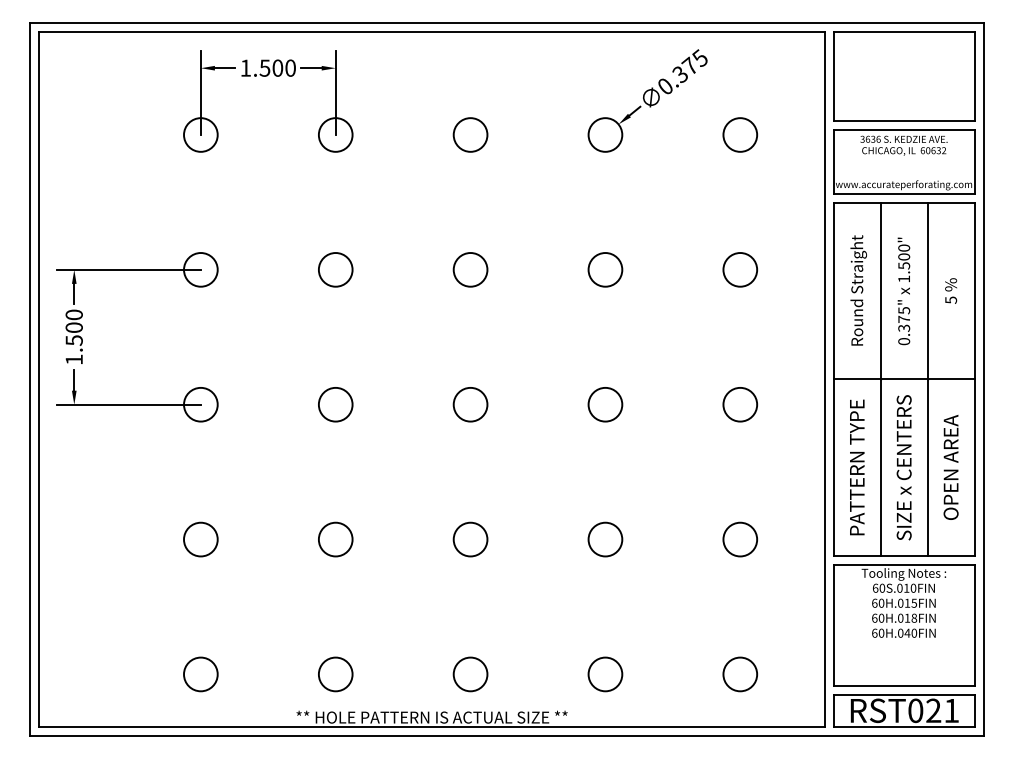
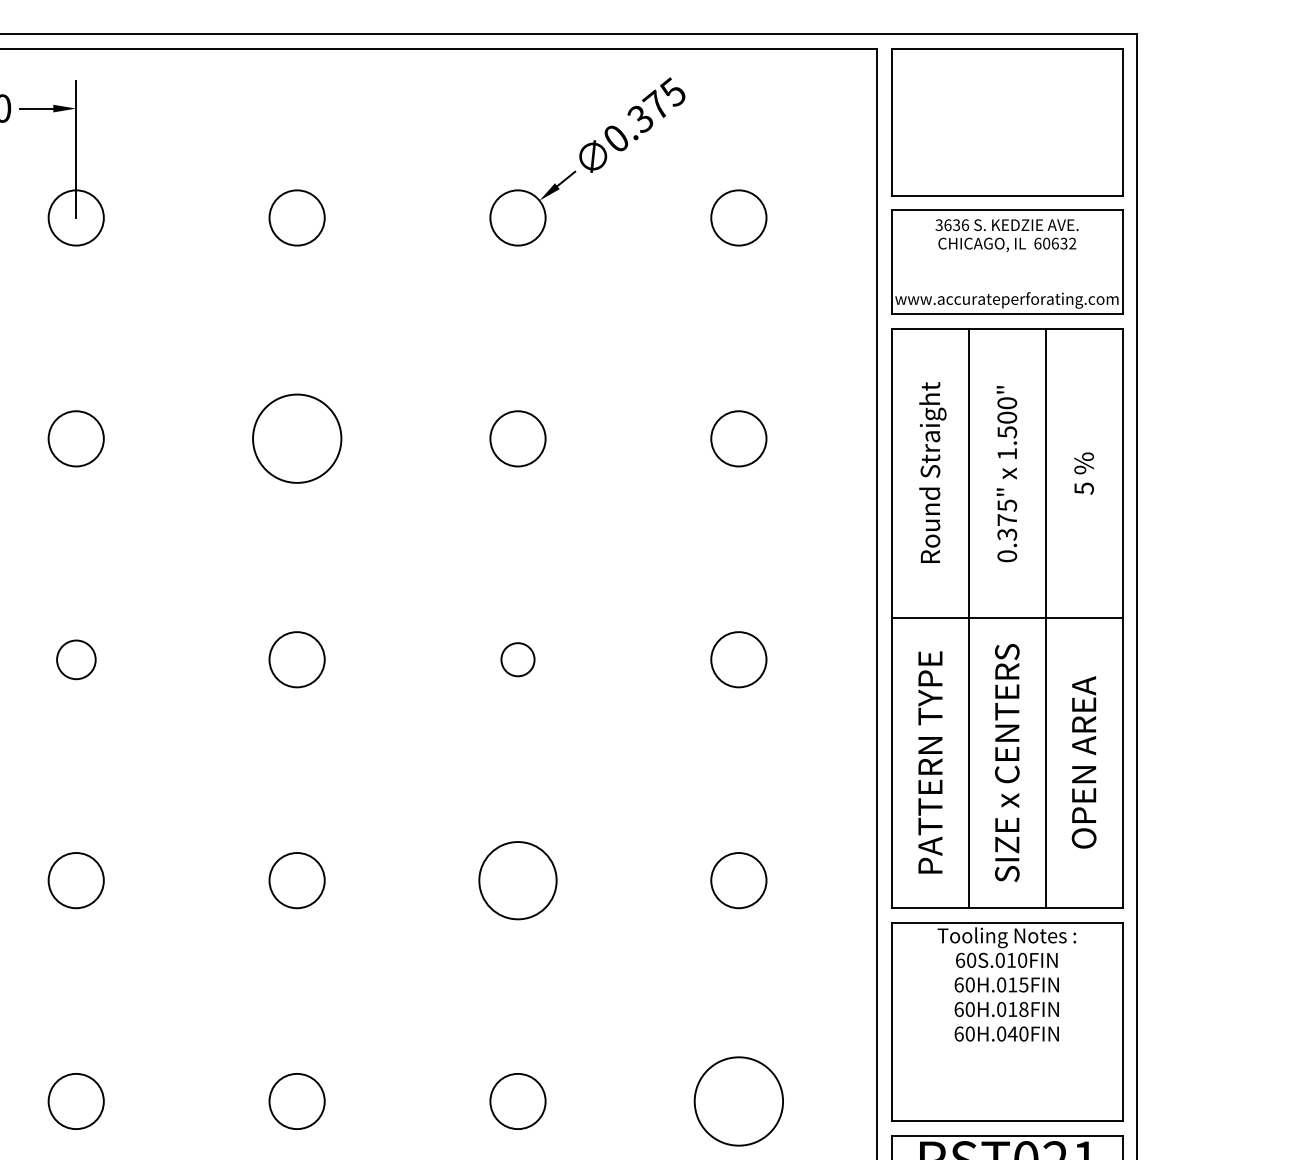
circle: (470, 269) -> (296, 438), size x1.6
circle: (335, 404) -> (75, 659), size x0.7
circle: (605, 404) -> (518, 659), size x0.6
circle: (605, 539) -> (518, 880), size x1.4
circle: (740, 674) -> (739, 1101), size x1.6

